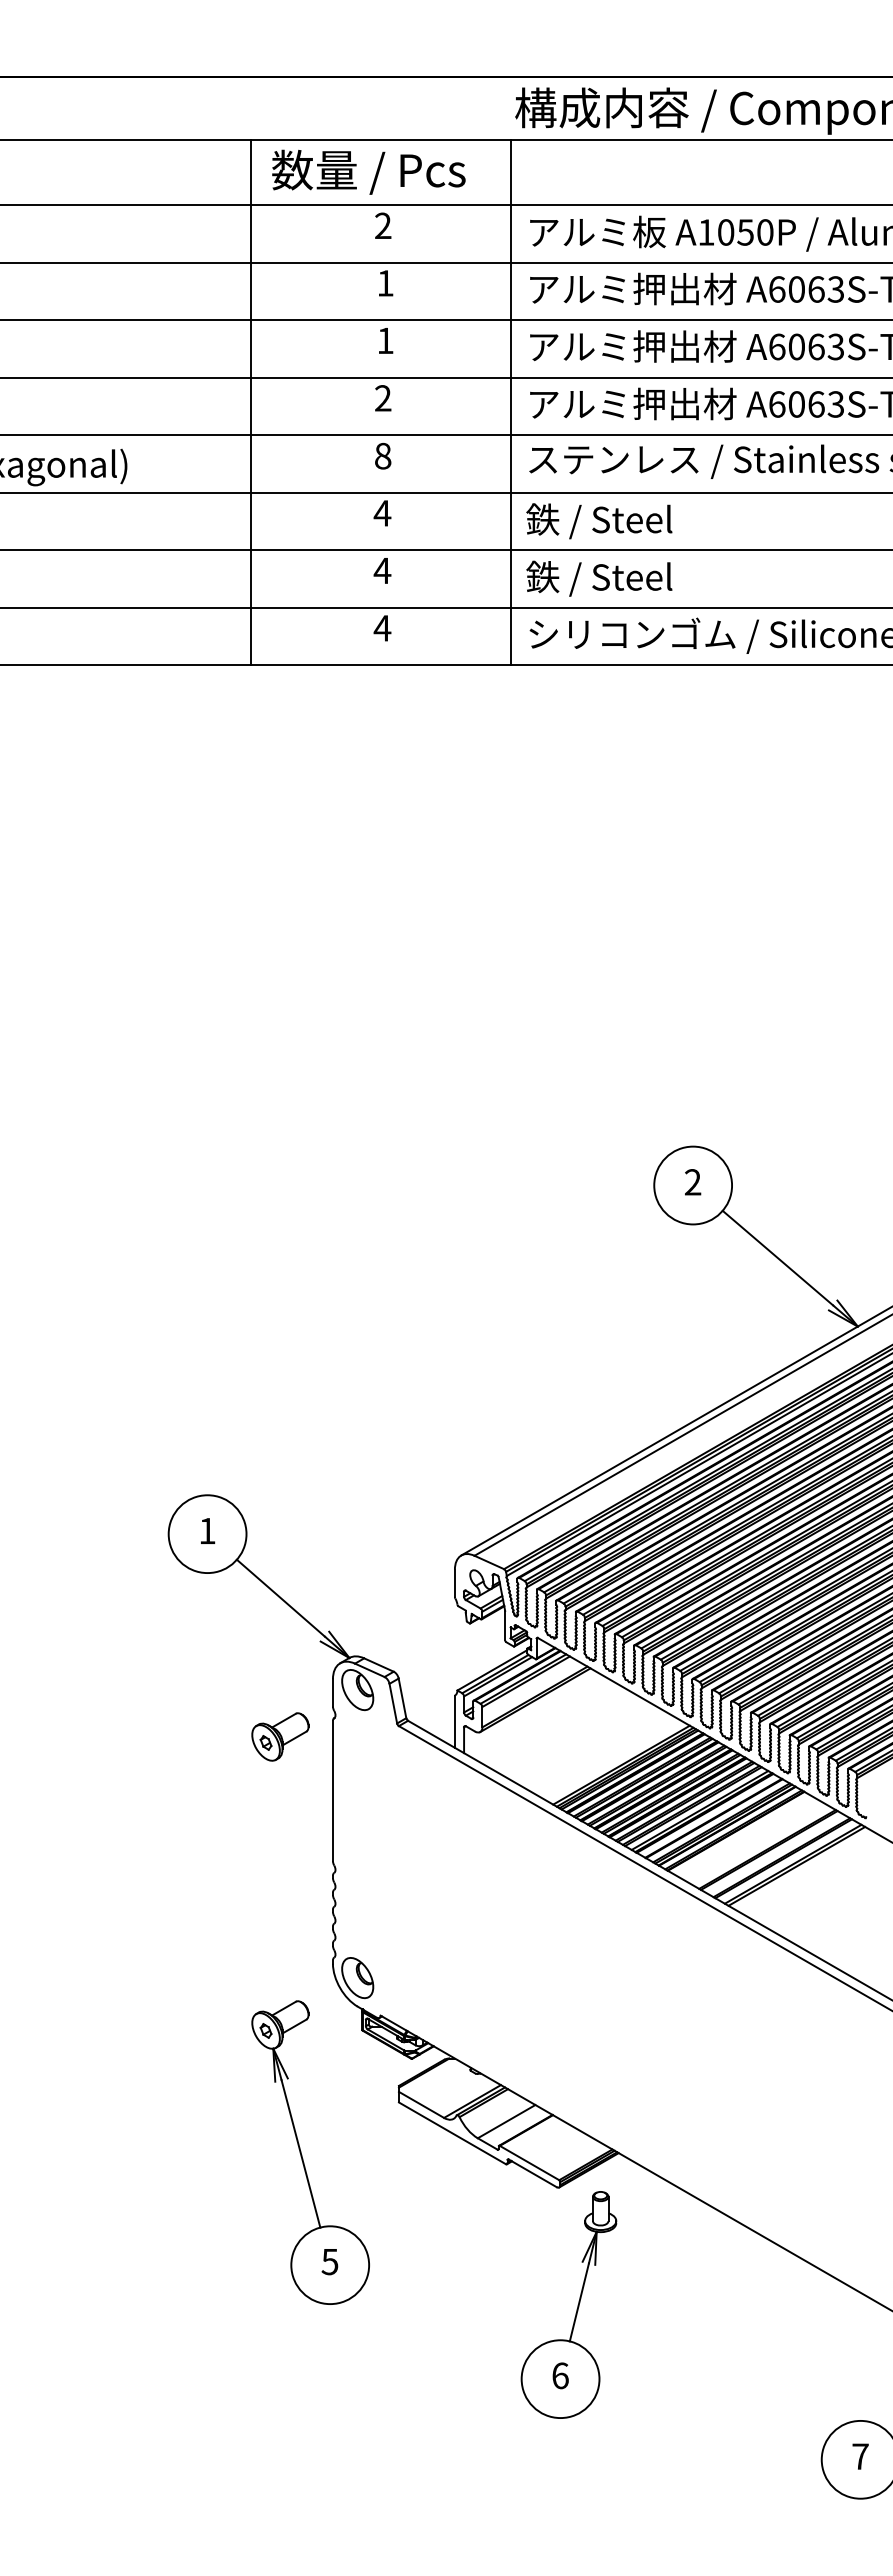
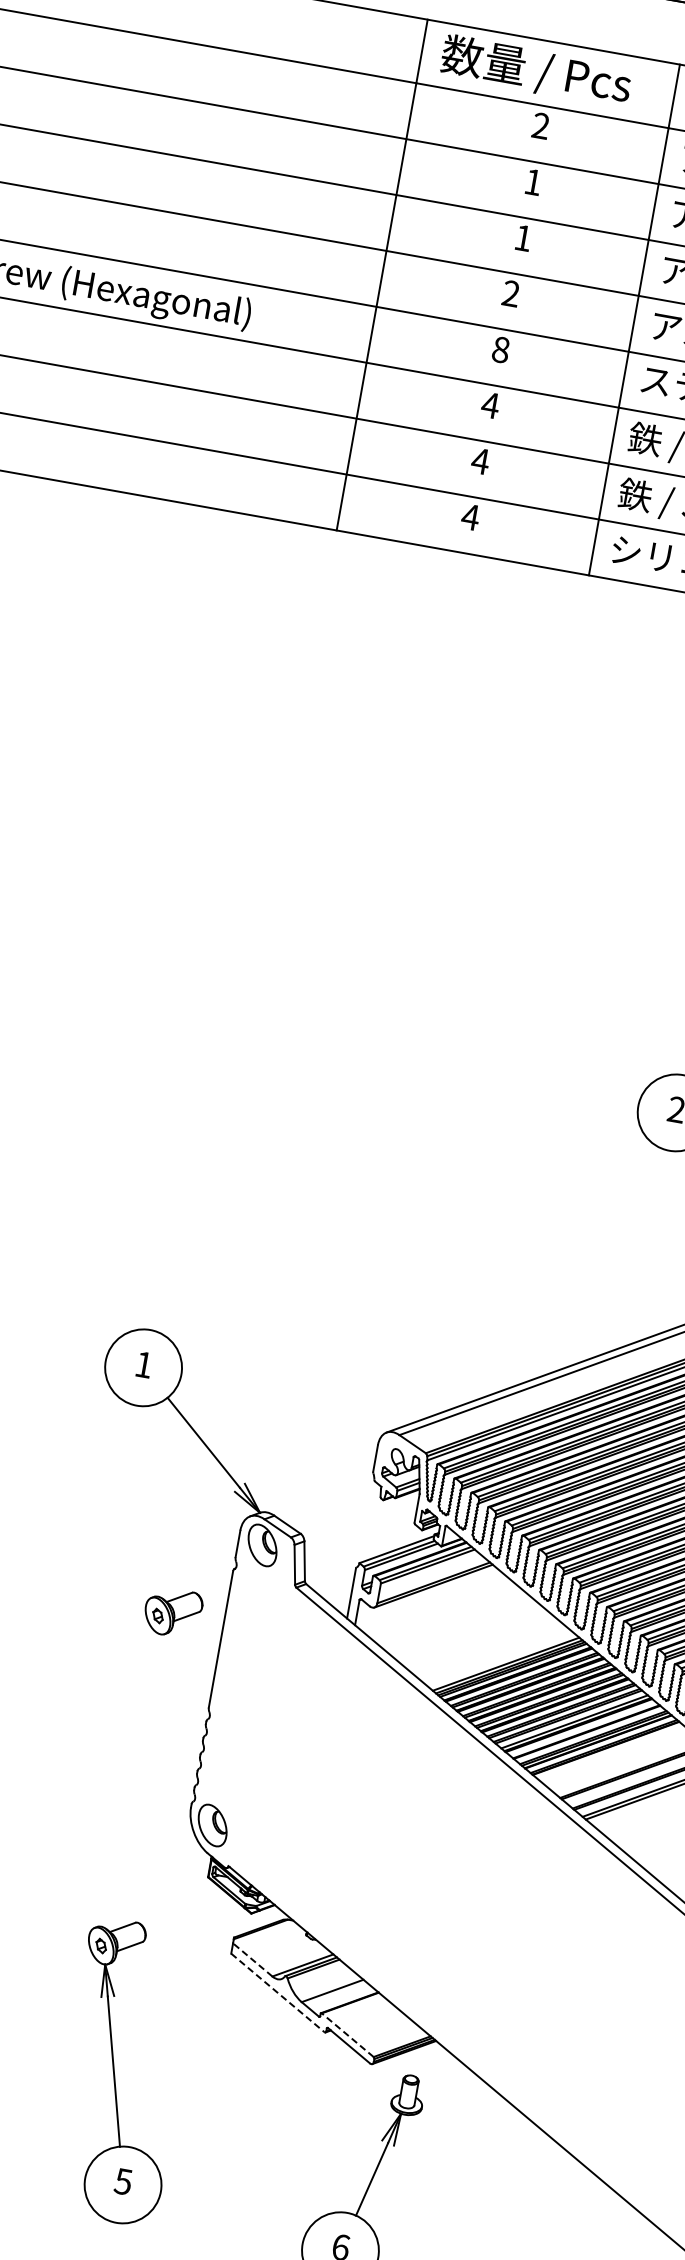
part: (280, 1736) -> (173, 1612), moved
line: (421, 2104) -> (252, 1959), solid -> dashed
line: (452, 2133) -> (277, 1993), solid -> dashed
part: (302, 2154) -> (115, 2072), moved
line: (529, 2162) -> (347, 2034), solid -> dashed

